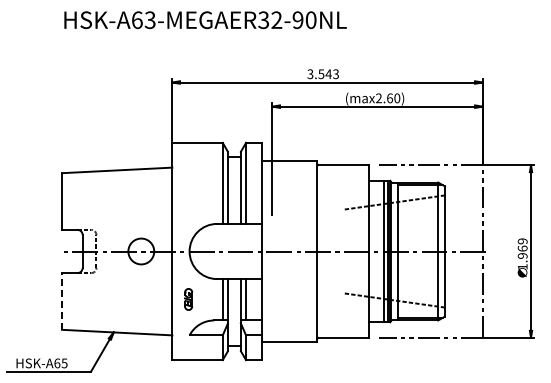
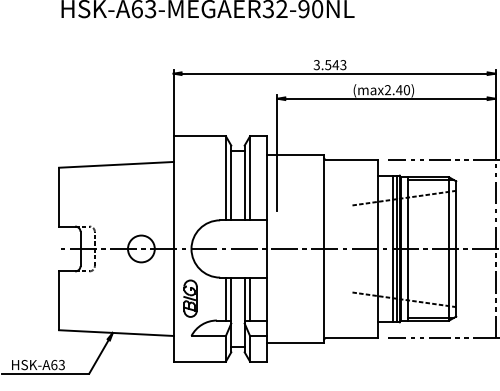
text: (389, 98) -> (398, 90), (max2.60) -> (max2.40)
part: (188, 299) -> (190, 298), size x1.67
line: (61, 300) -> (58, 299), dashed -> solid
text: (64, 362) -> (61, 364), HSK-A65 -> HSK-A63

